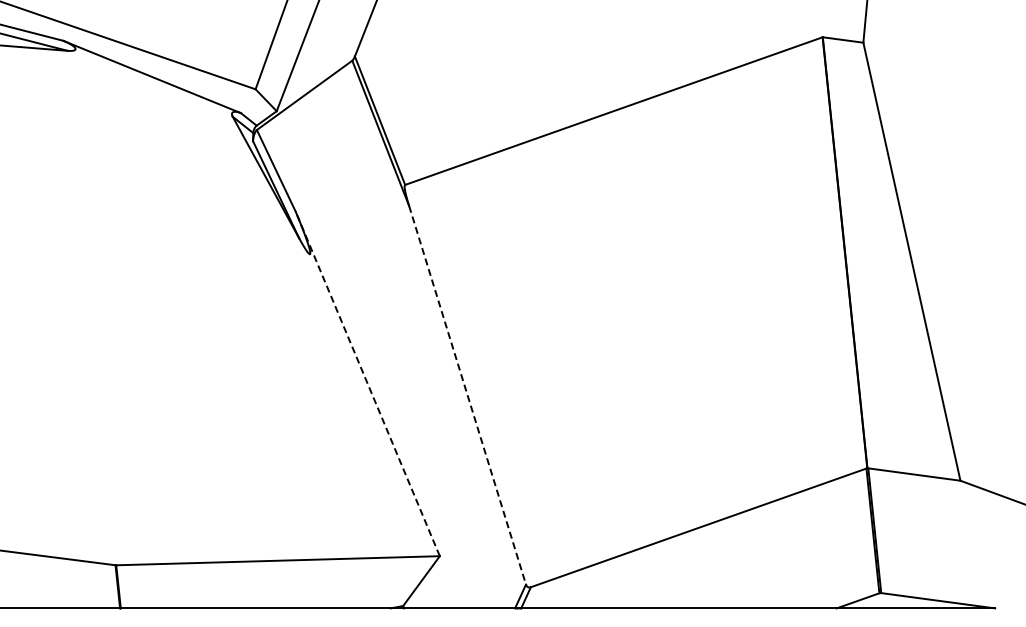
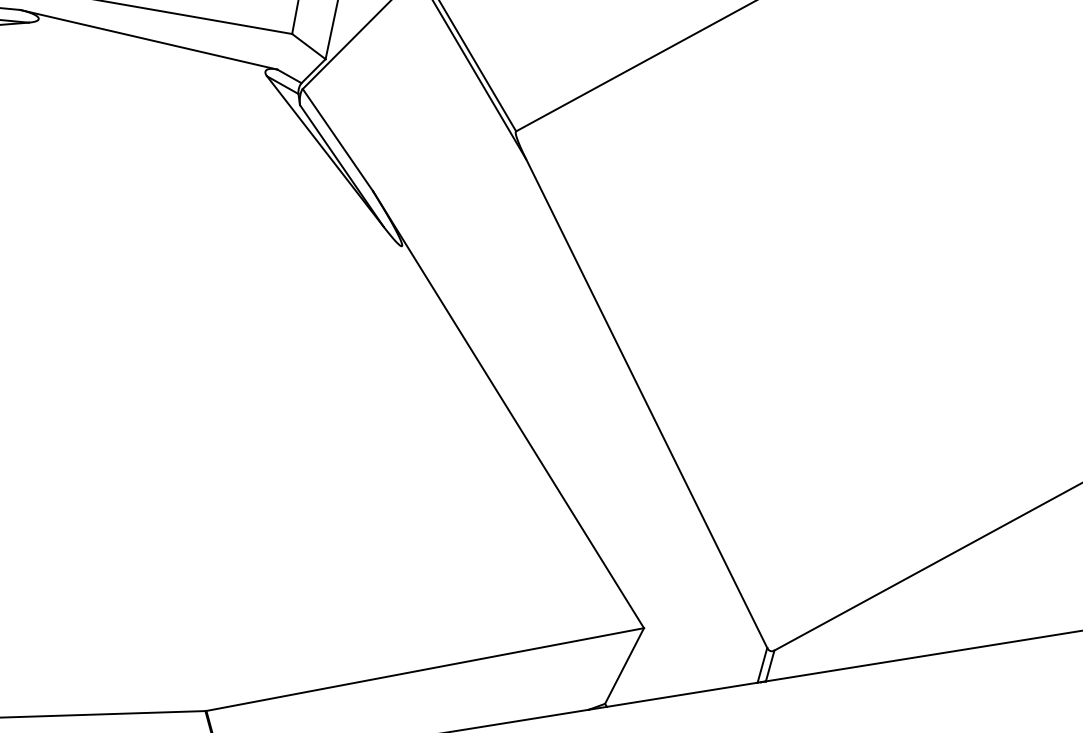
line: (367, 383) -> (508, 409), dashed -> solid
line: (467, 395) -> (646, 403), dashed -> solid

